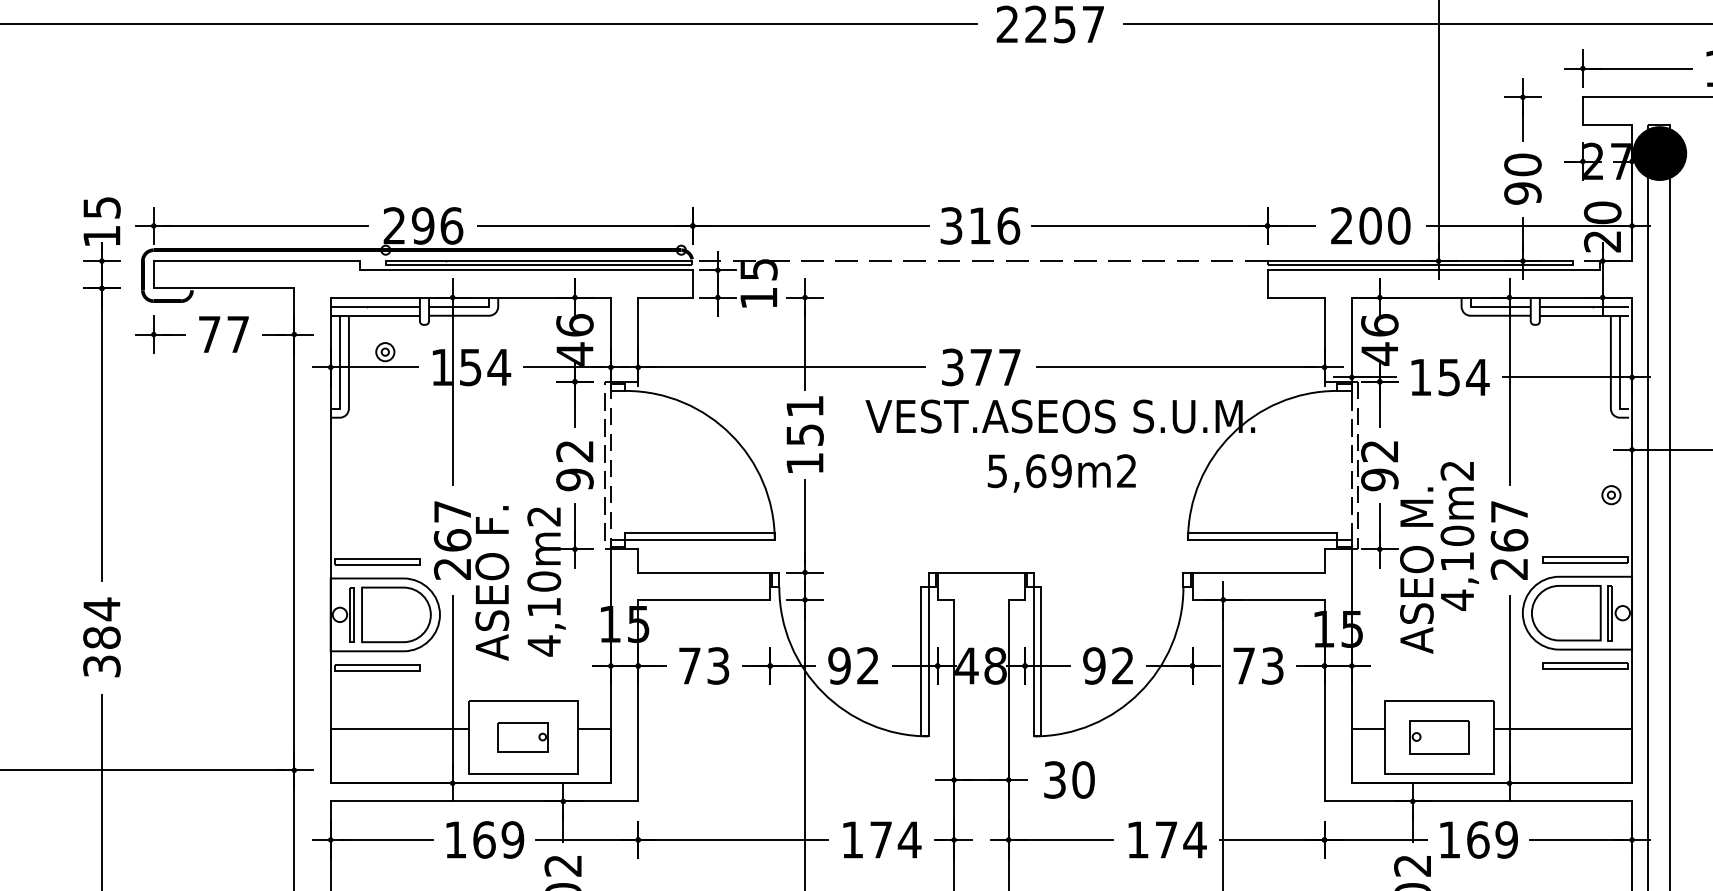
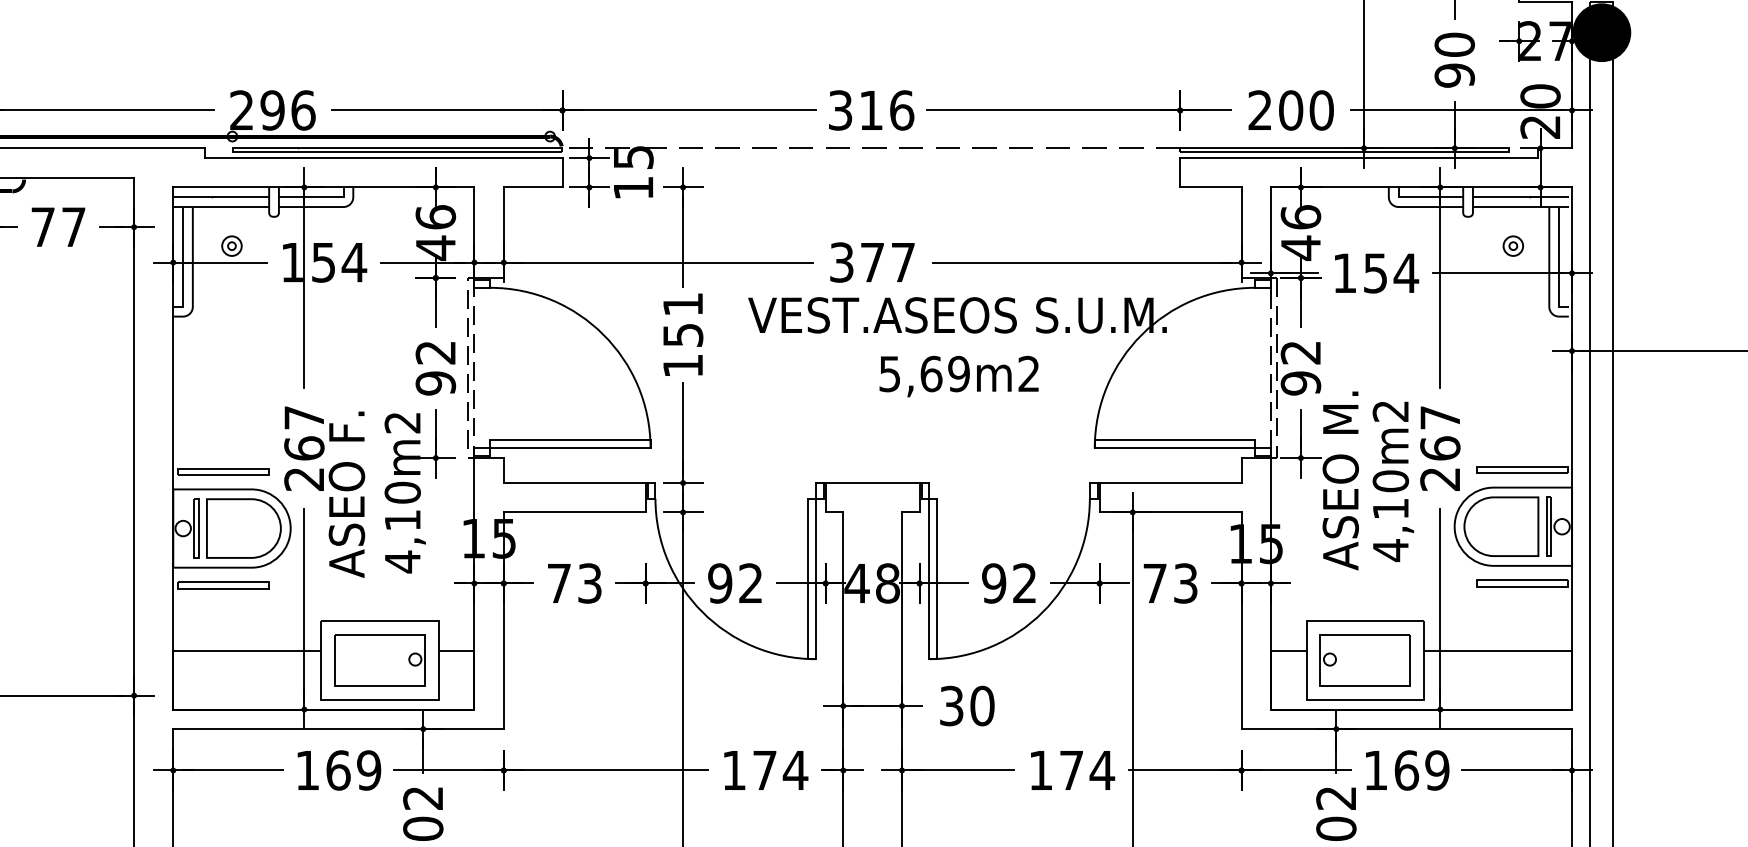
part: (1611, 495) -> (1513, 246), moved
text: (1459, 536) -> (1393, 481), moved
part: (522, 737) -> (379, 660), size x1.67
part: (1439, 737) -> (1365, 660), size x1.43

